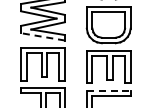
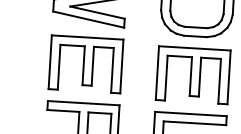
line: (42, 36) -> (87, 18), dashed -> solid
line: (108, 90) -> (190, 113), dashed -> solid

